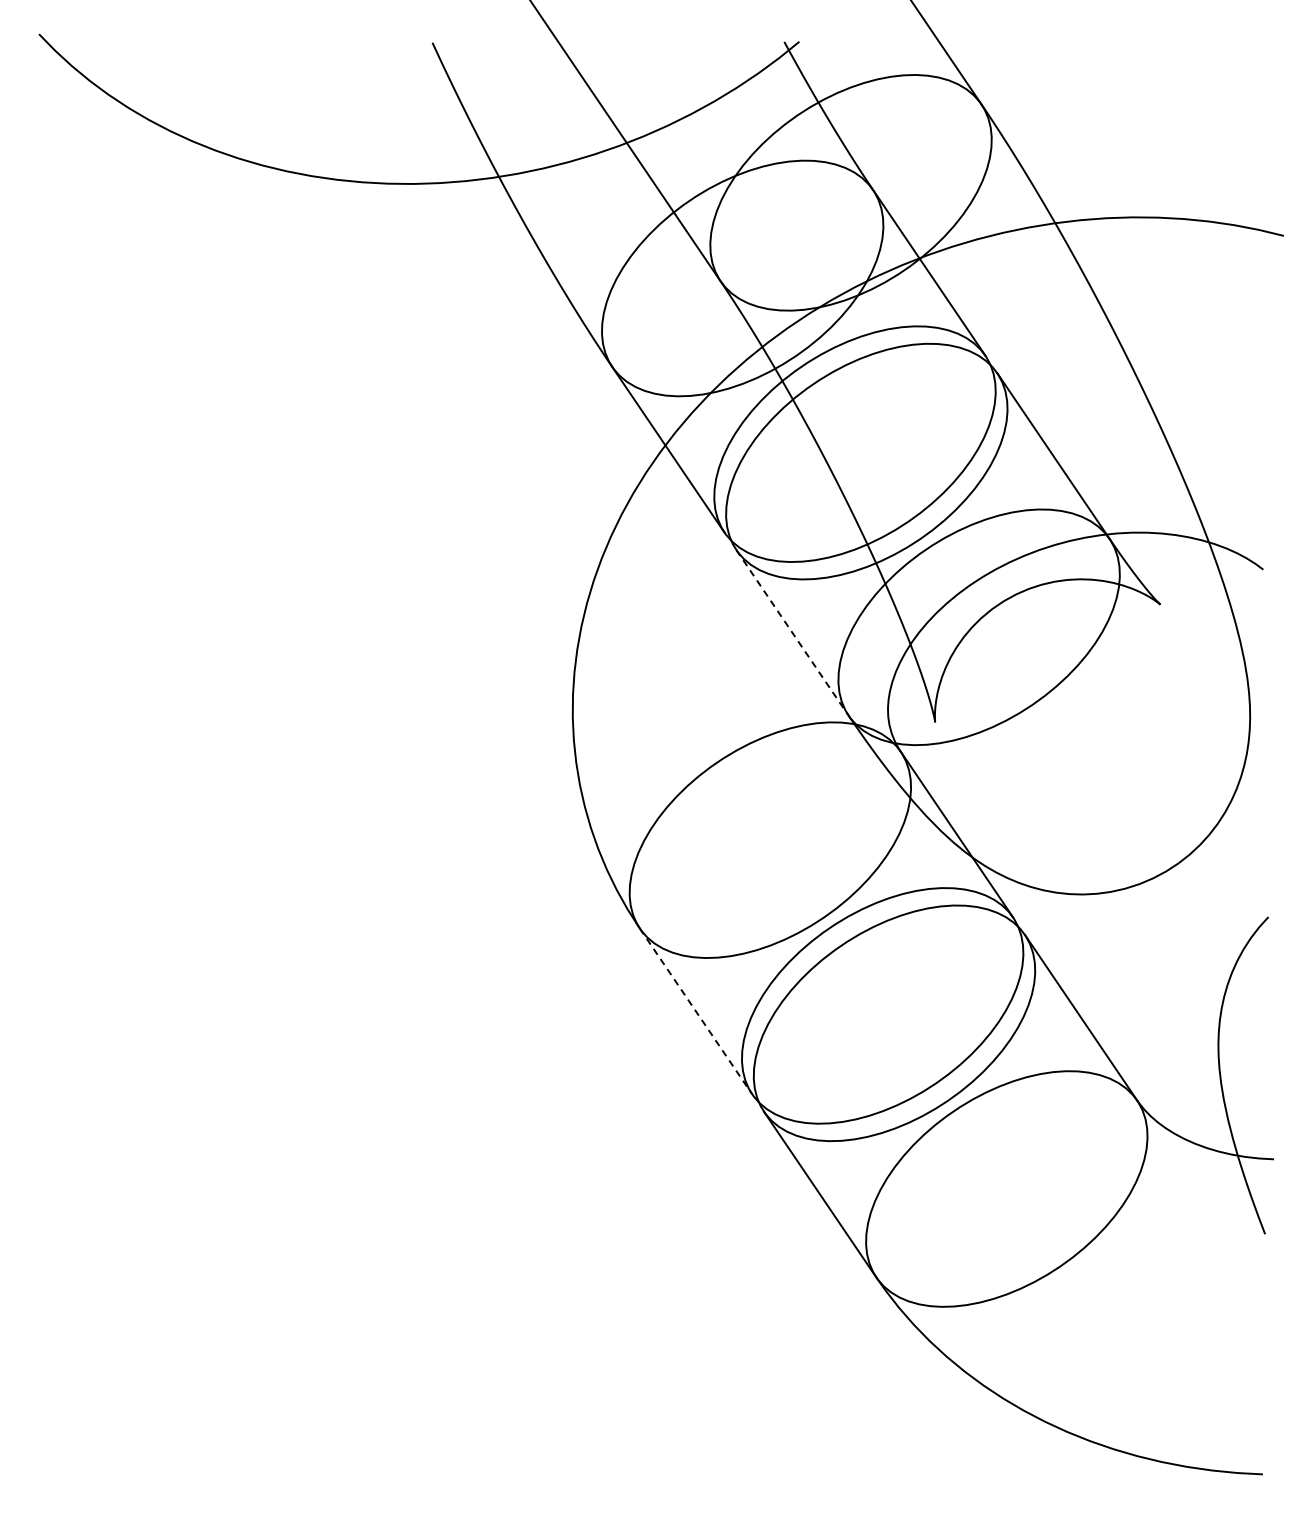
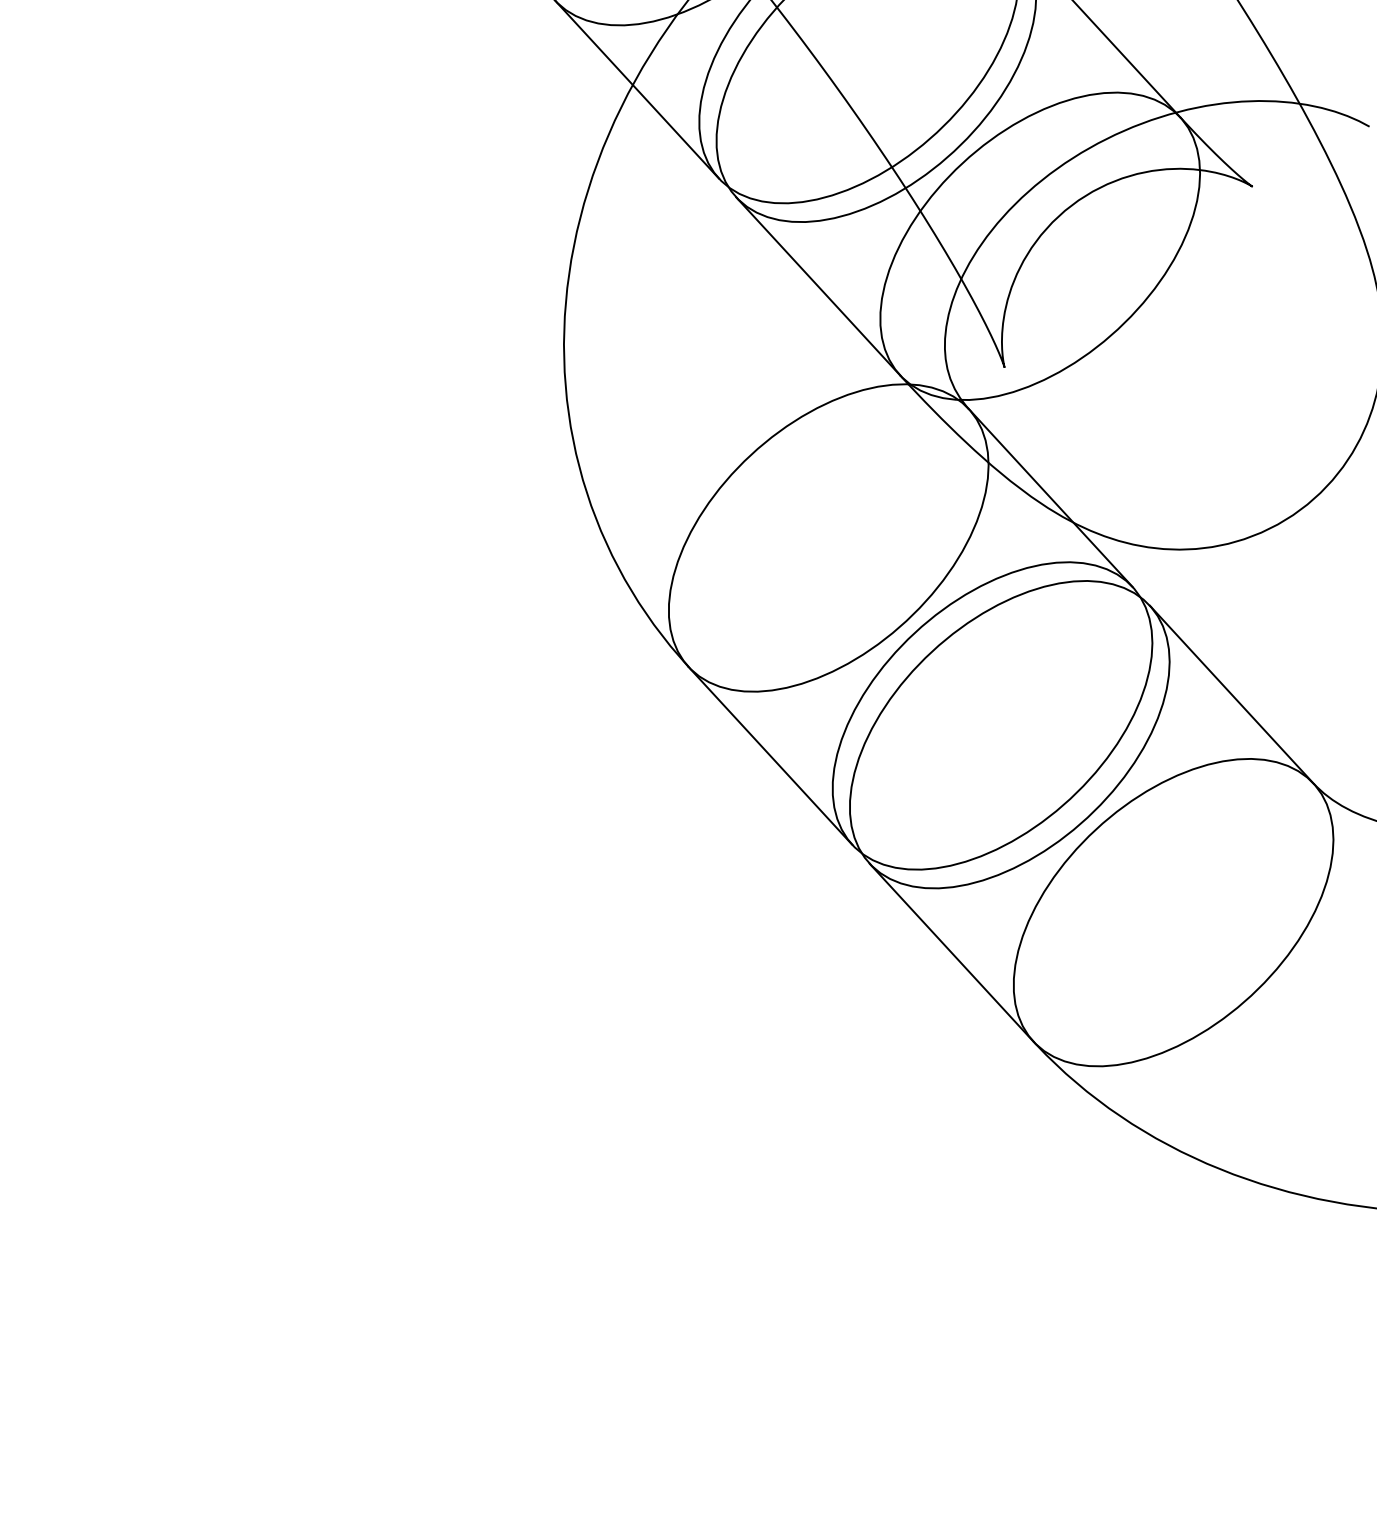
line: (792, 633) -> (818, 287), dashed -> solid
line: (696, 1011) -> (771, 755), dashed -> solid

